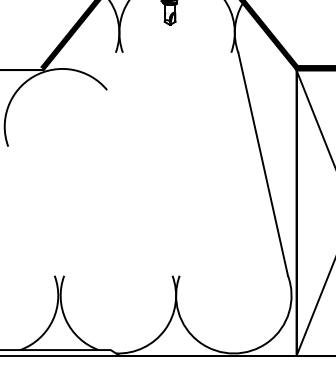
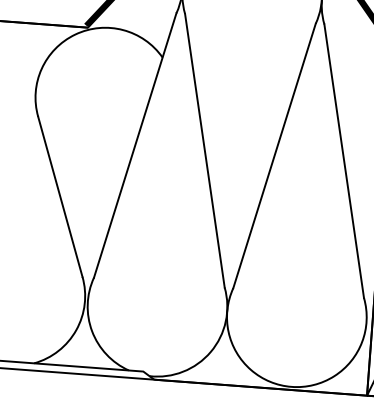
line: (89, 163) -> (134, 144), added
line: (147, 163) -> (204, 149), added
line: (205, 163) -> (274, 155), added
line: (31, 210) -> (60, 195), added

